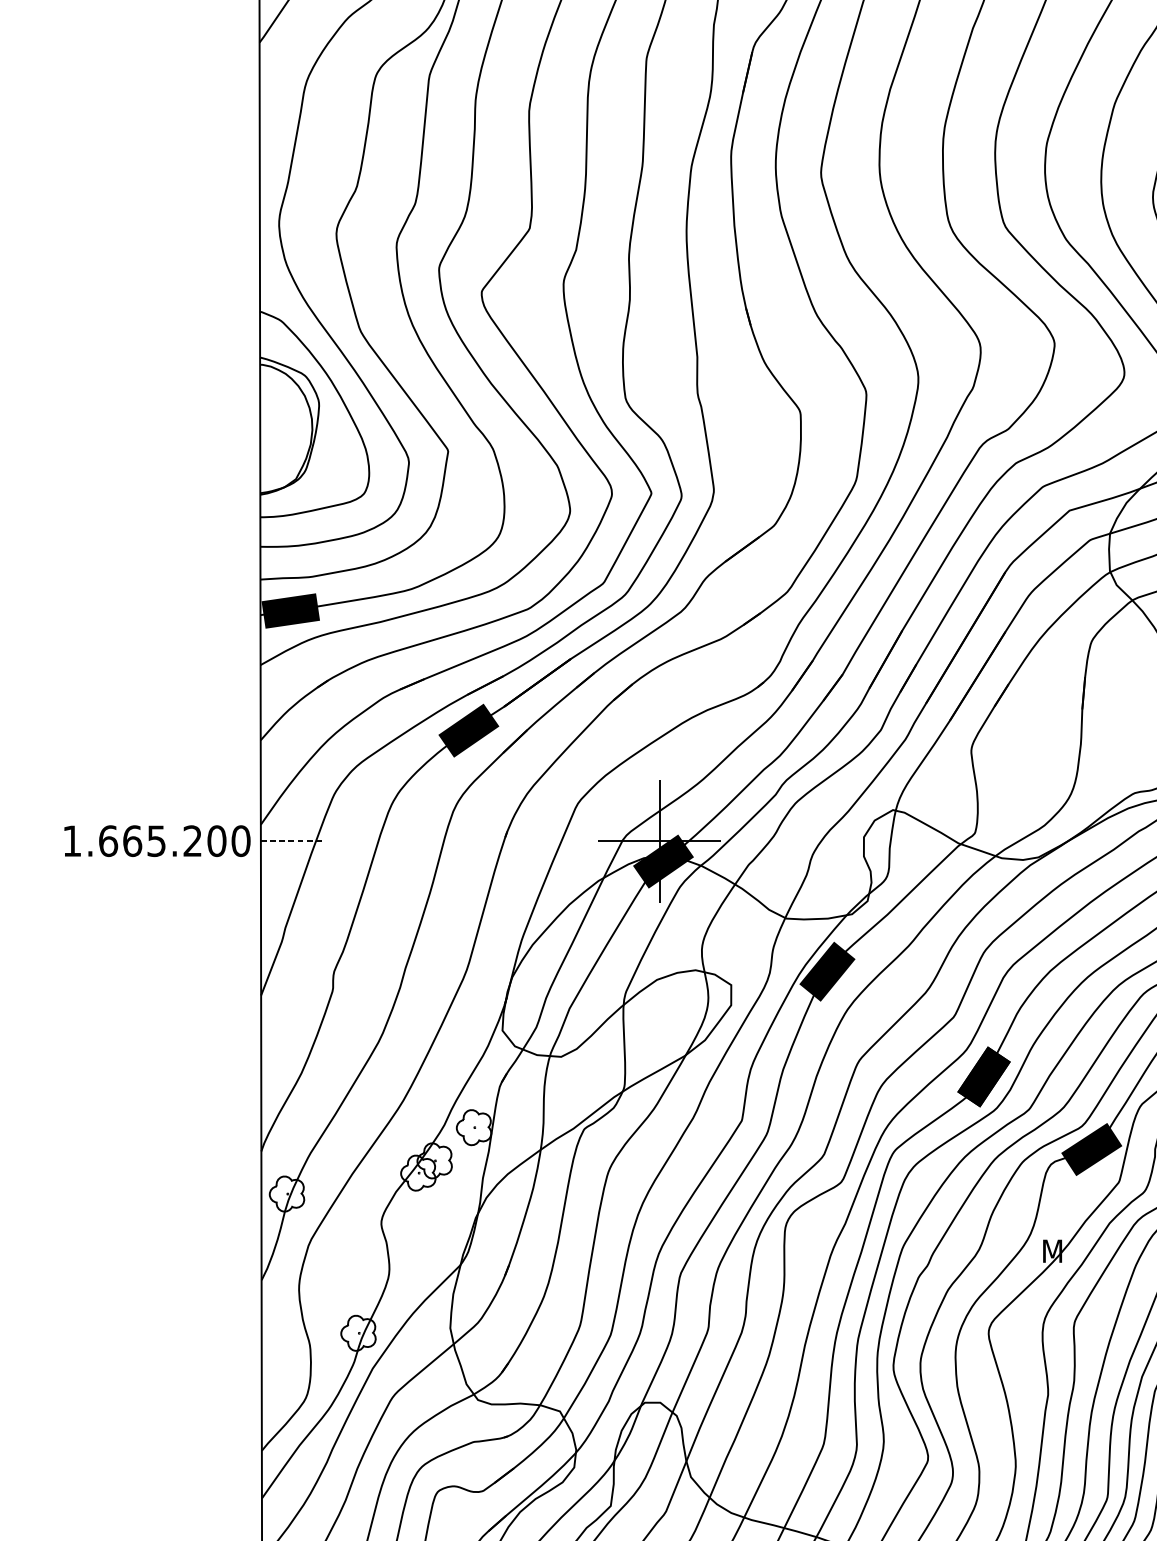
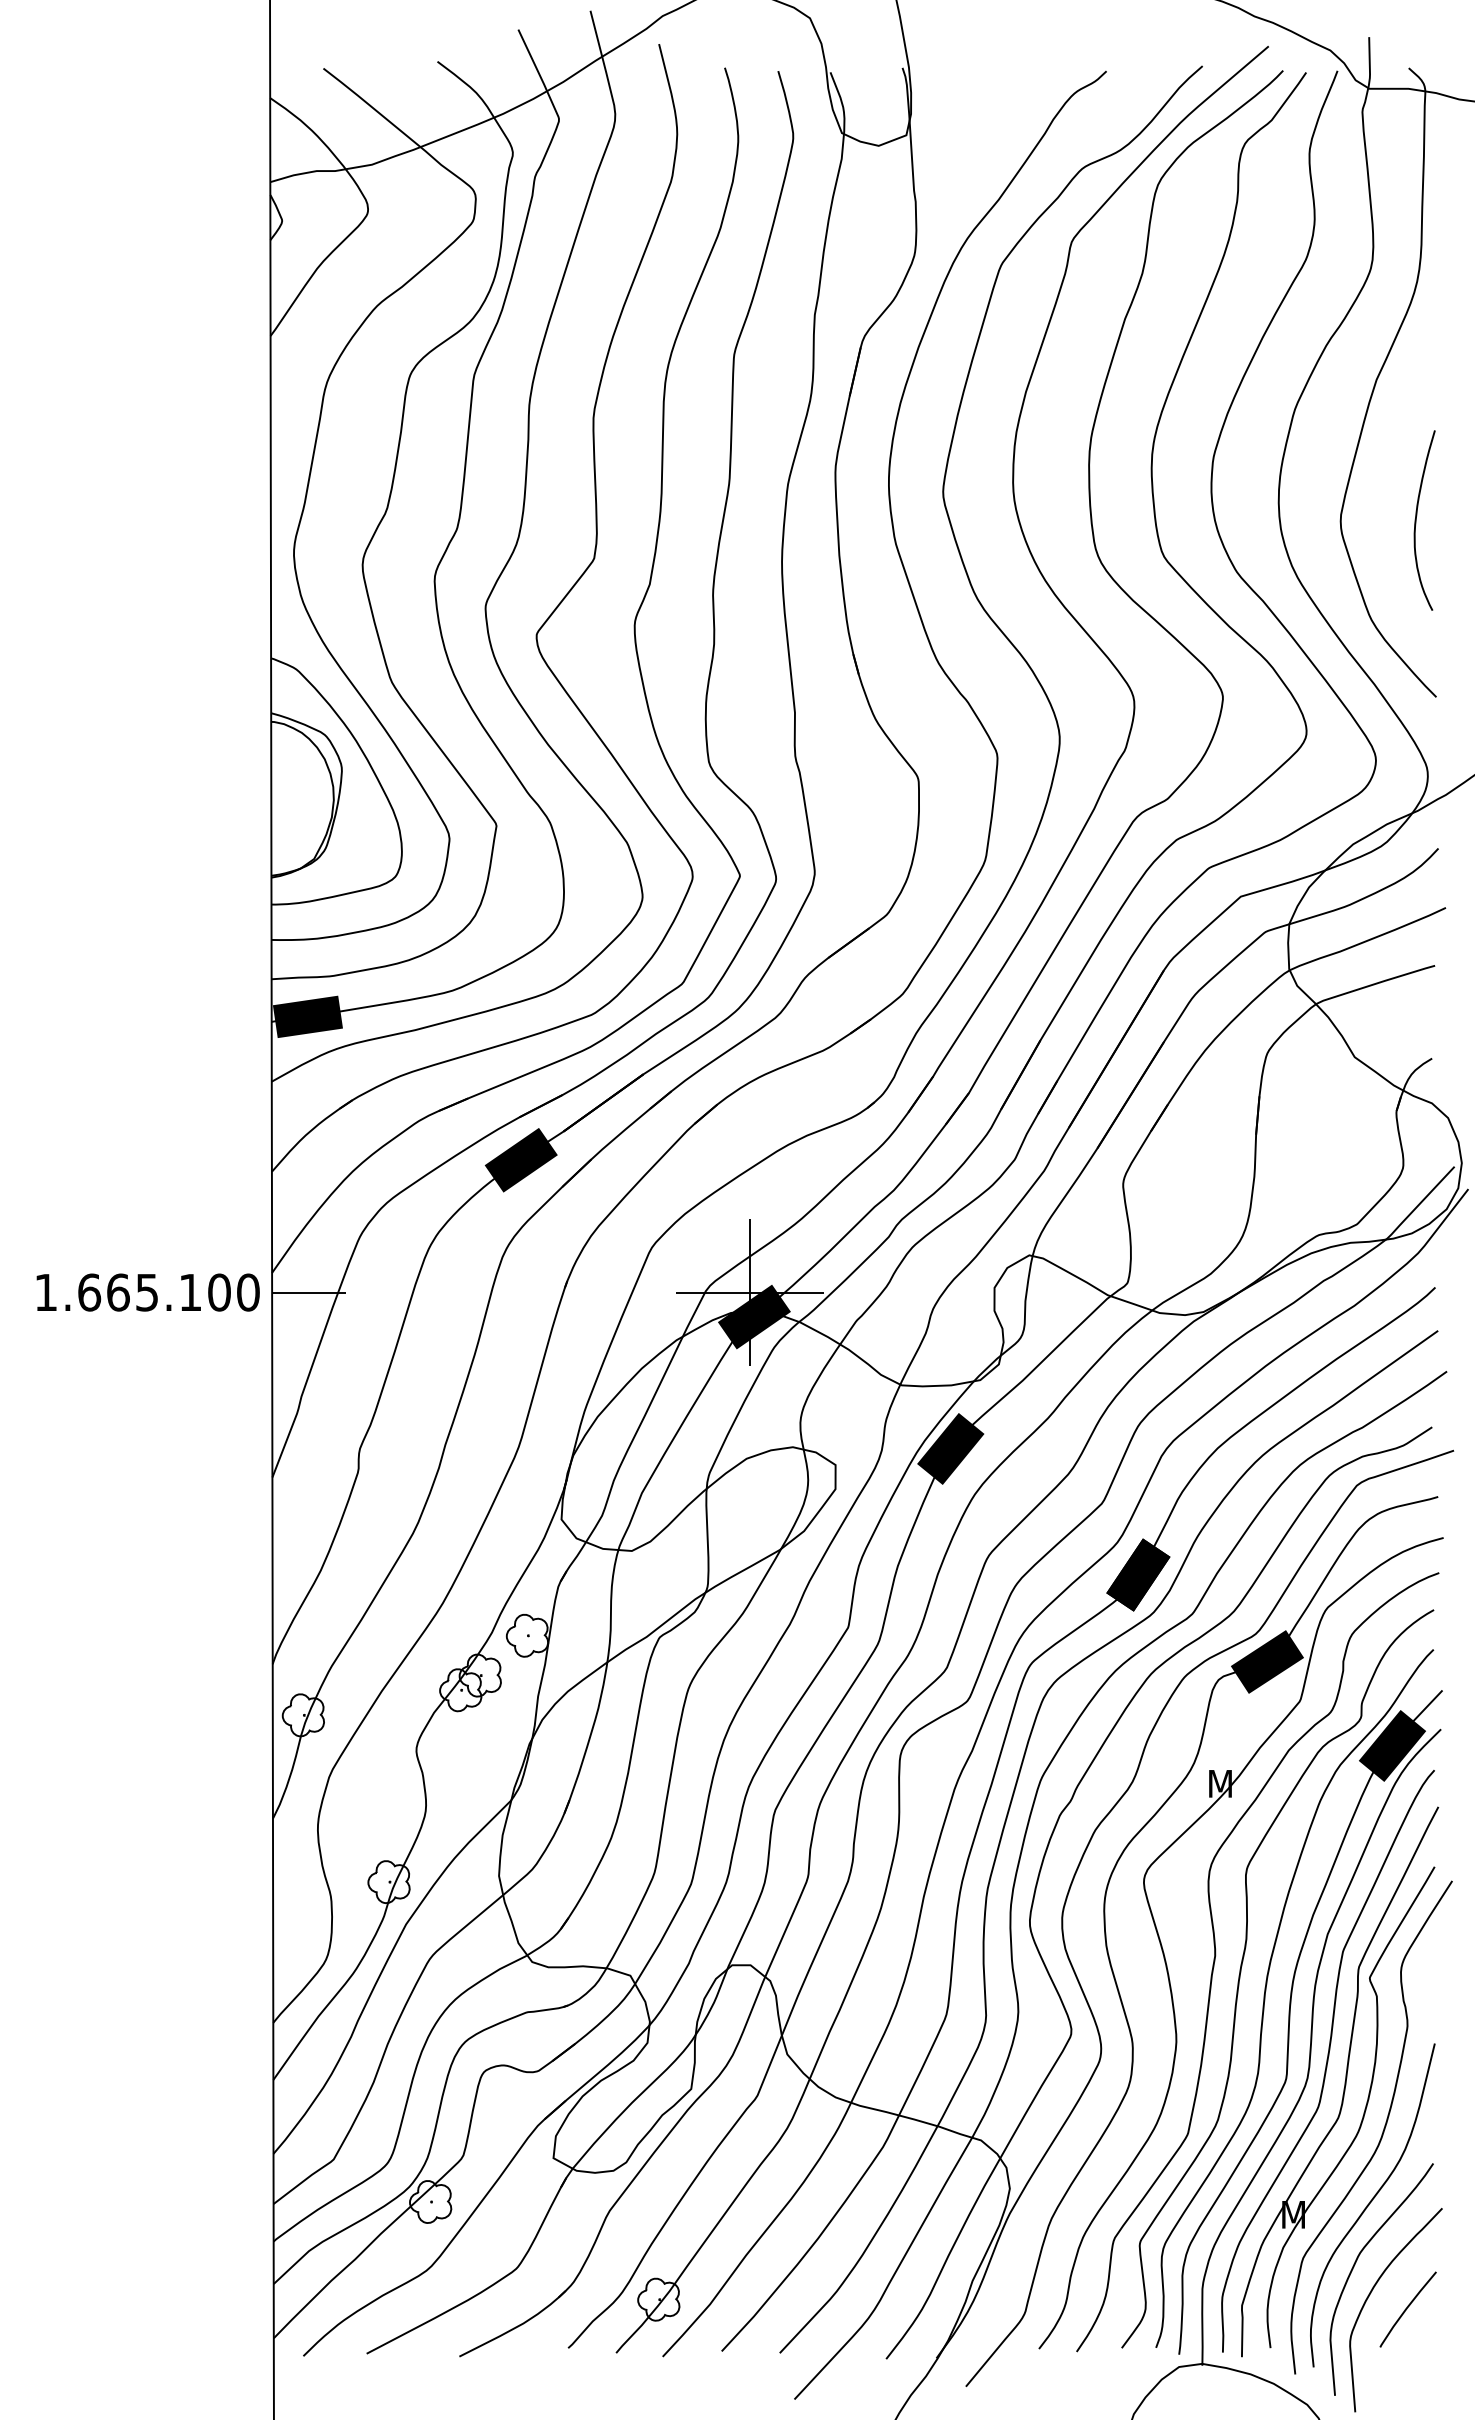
text: (191, 840) -> (189, 1291), 1.665.200 -> 1.665.100
line: (291, 841) -> (308, 1292), dashed -> solid

